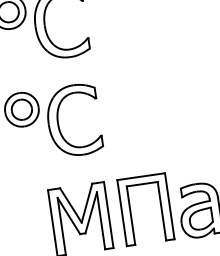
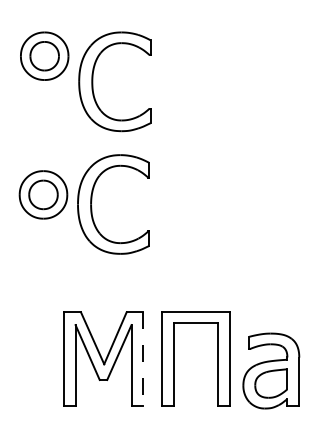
part: (58, 120) -> (92, 201), moved
line: (108, 215) -> (143, 359), solid -> dashed

